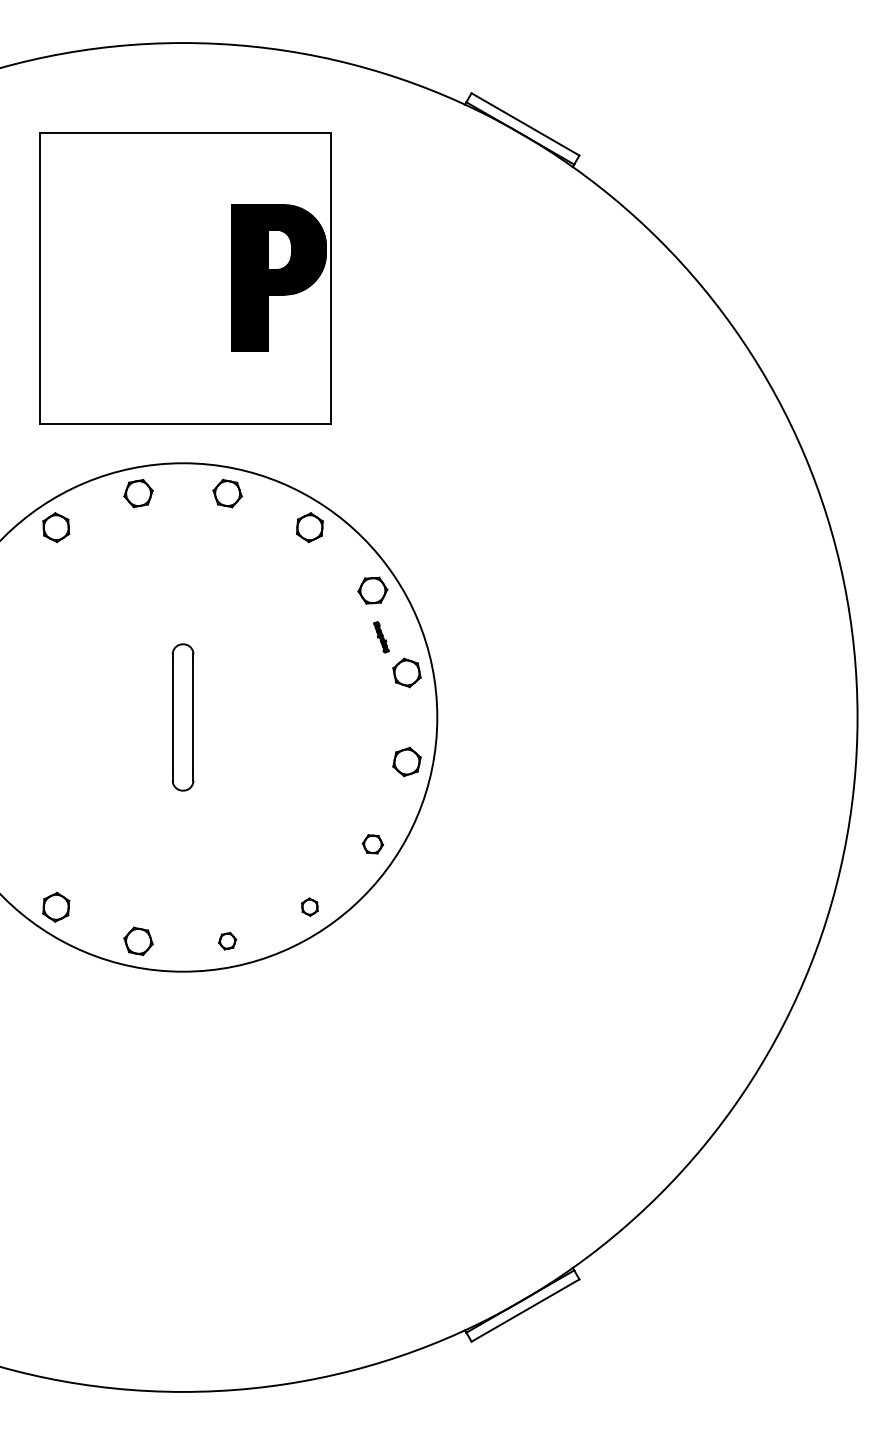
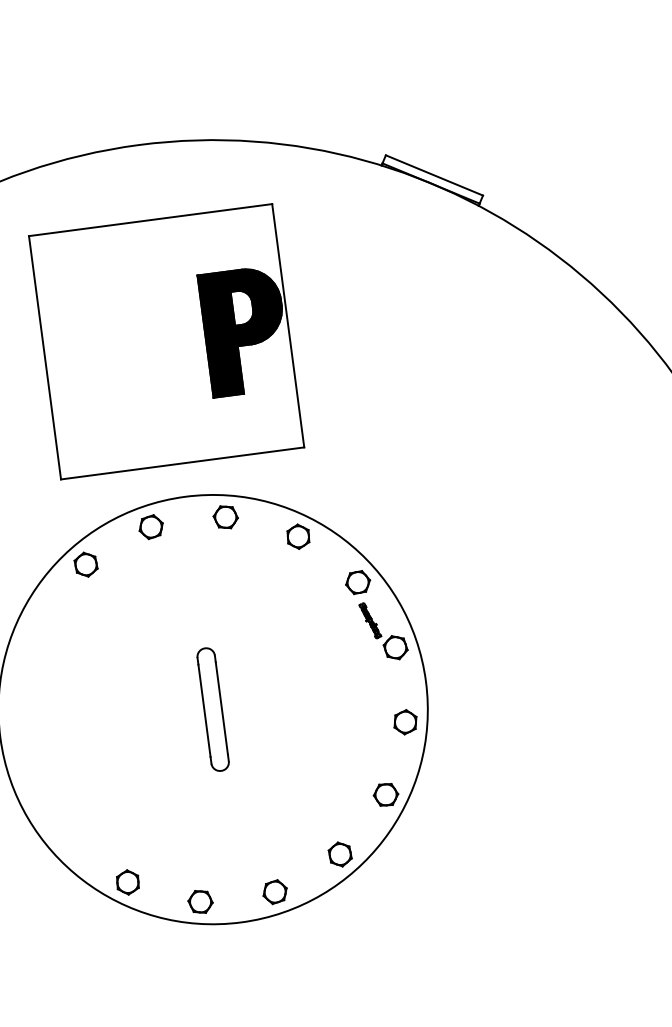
part: (381, 636) -> (370, 619), size x1.43
part: (372, 844) -> (385, 795), size x1.43
part: (309, 906) -> (339, 853), size x1.67
part: (227, 940) -> (274, 891), size x1.67

